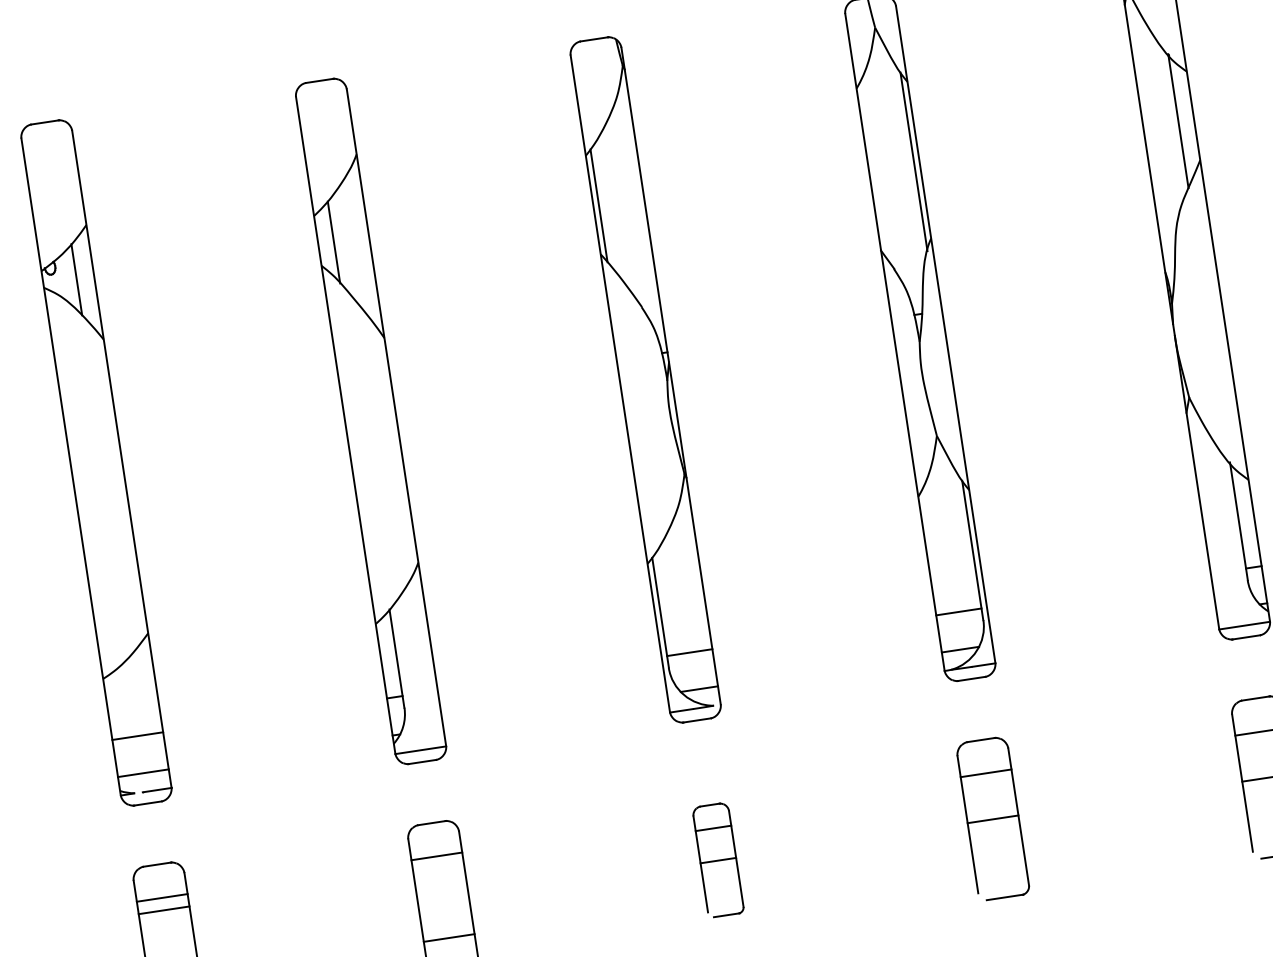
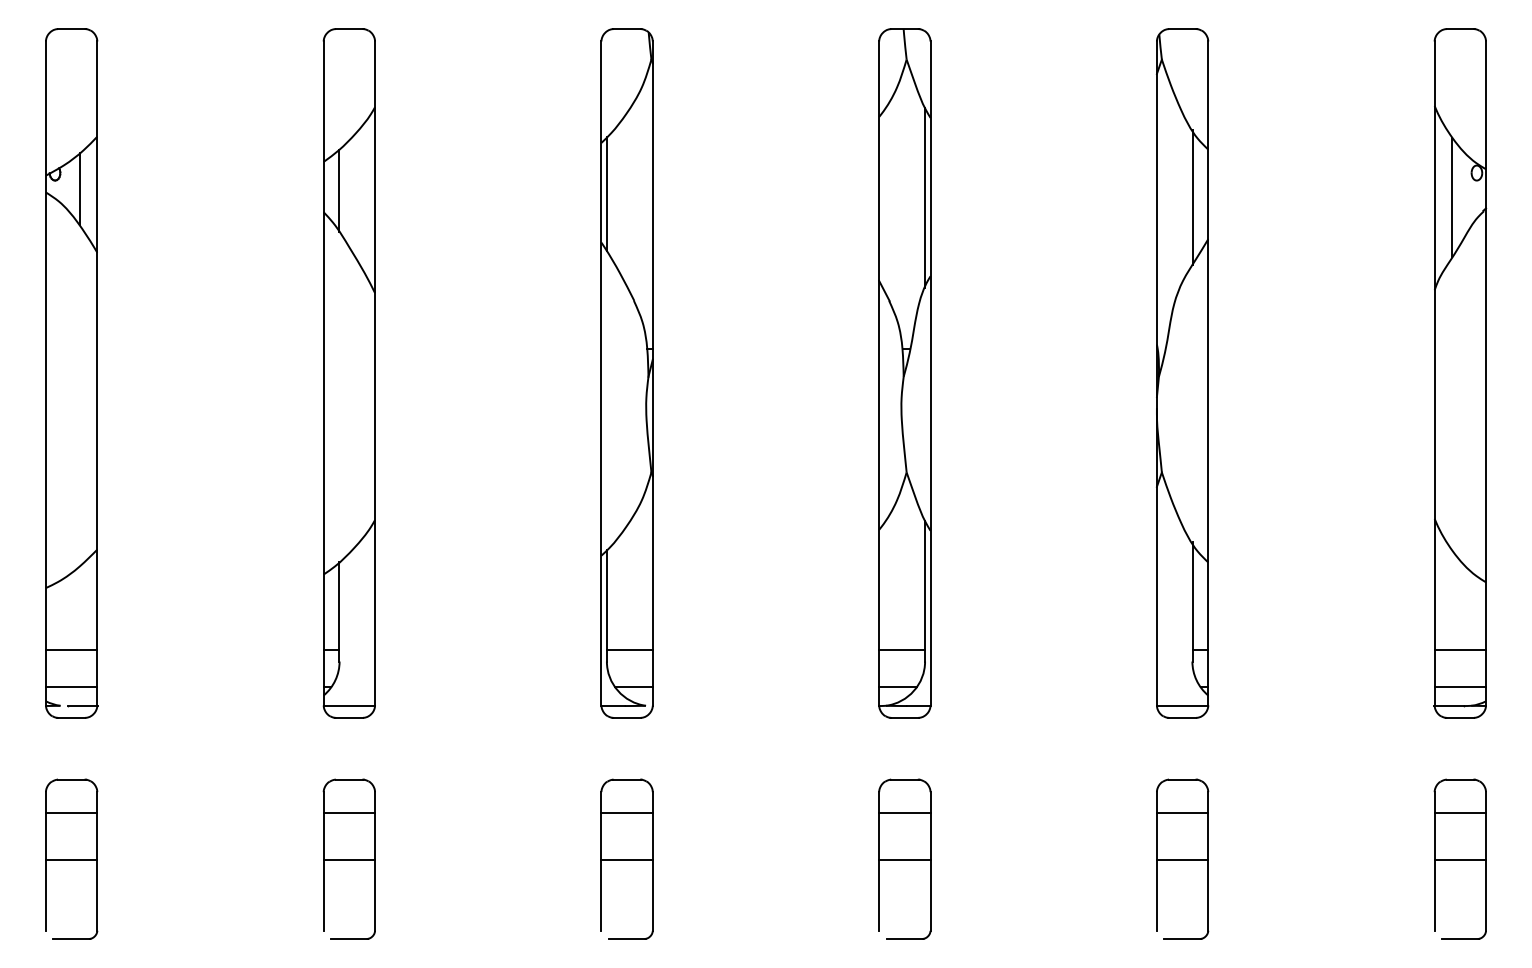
part: (717, 859) -> (626, 858), size x1.43
line: (163, 909) -> (71, 859), moved
line: (449, 937) -> (349, 859), moved

